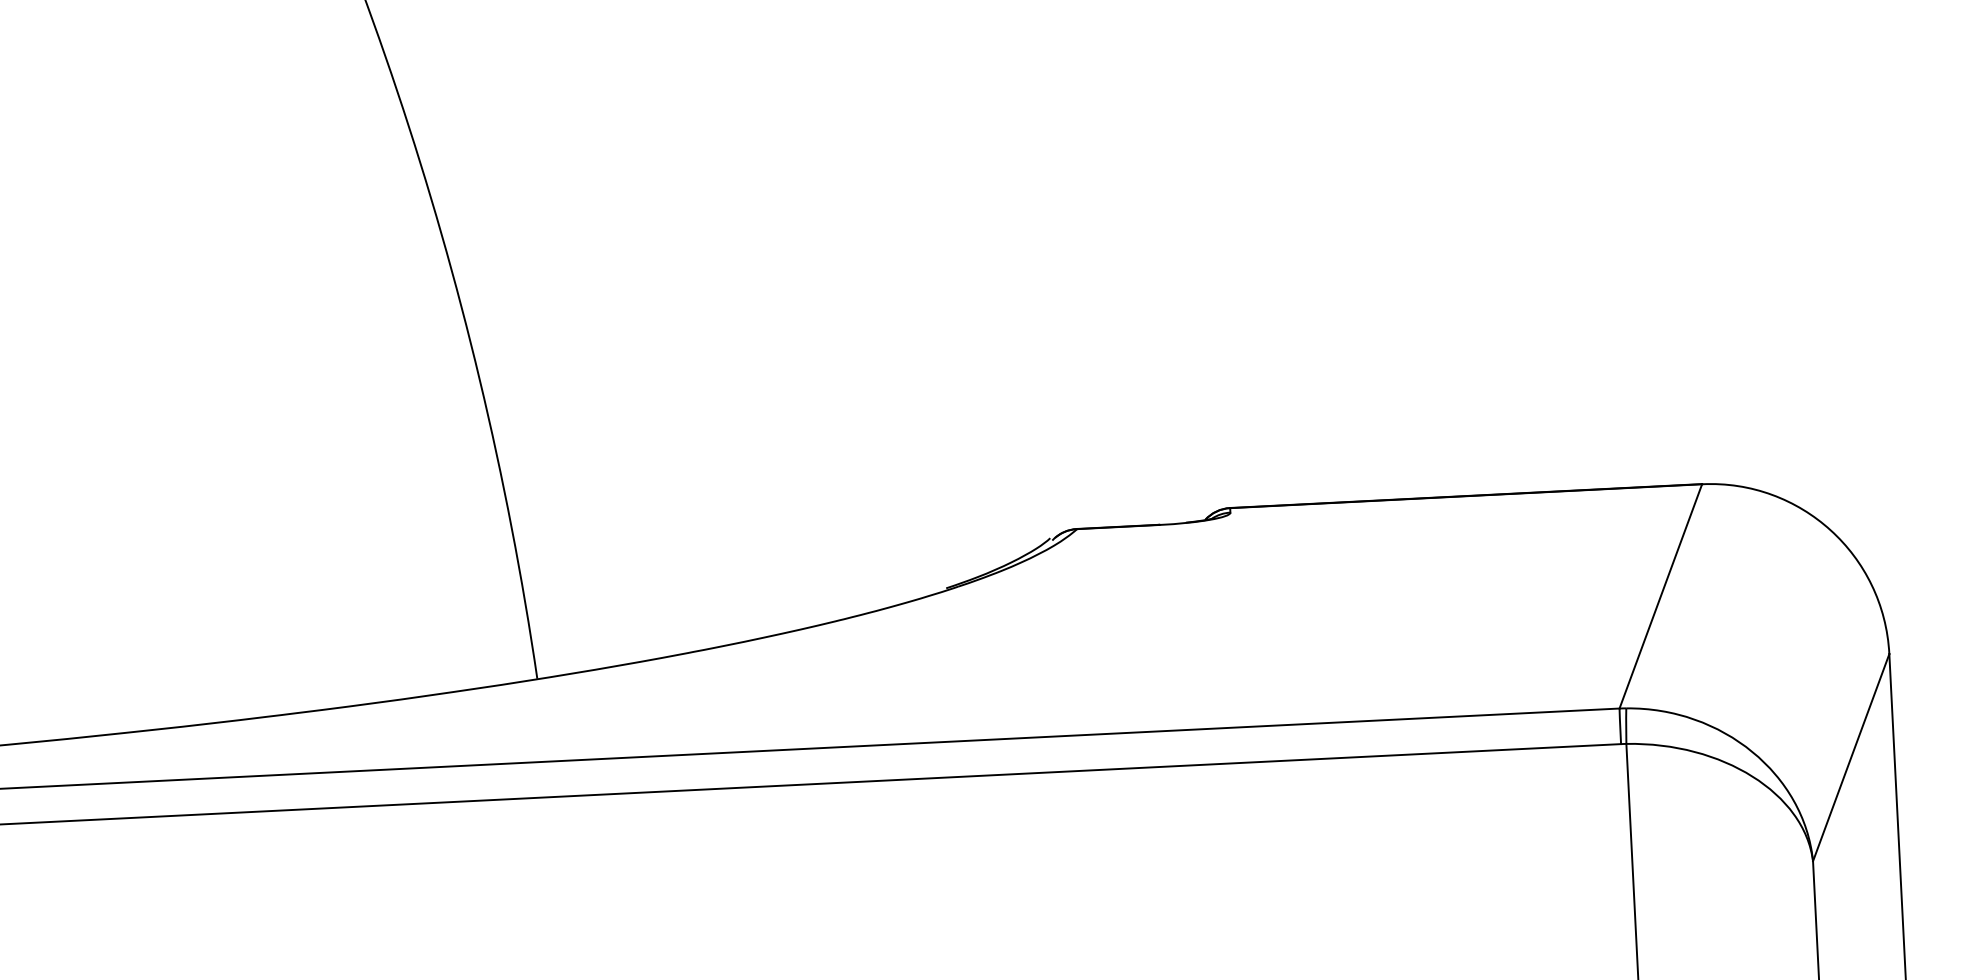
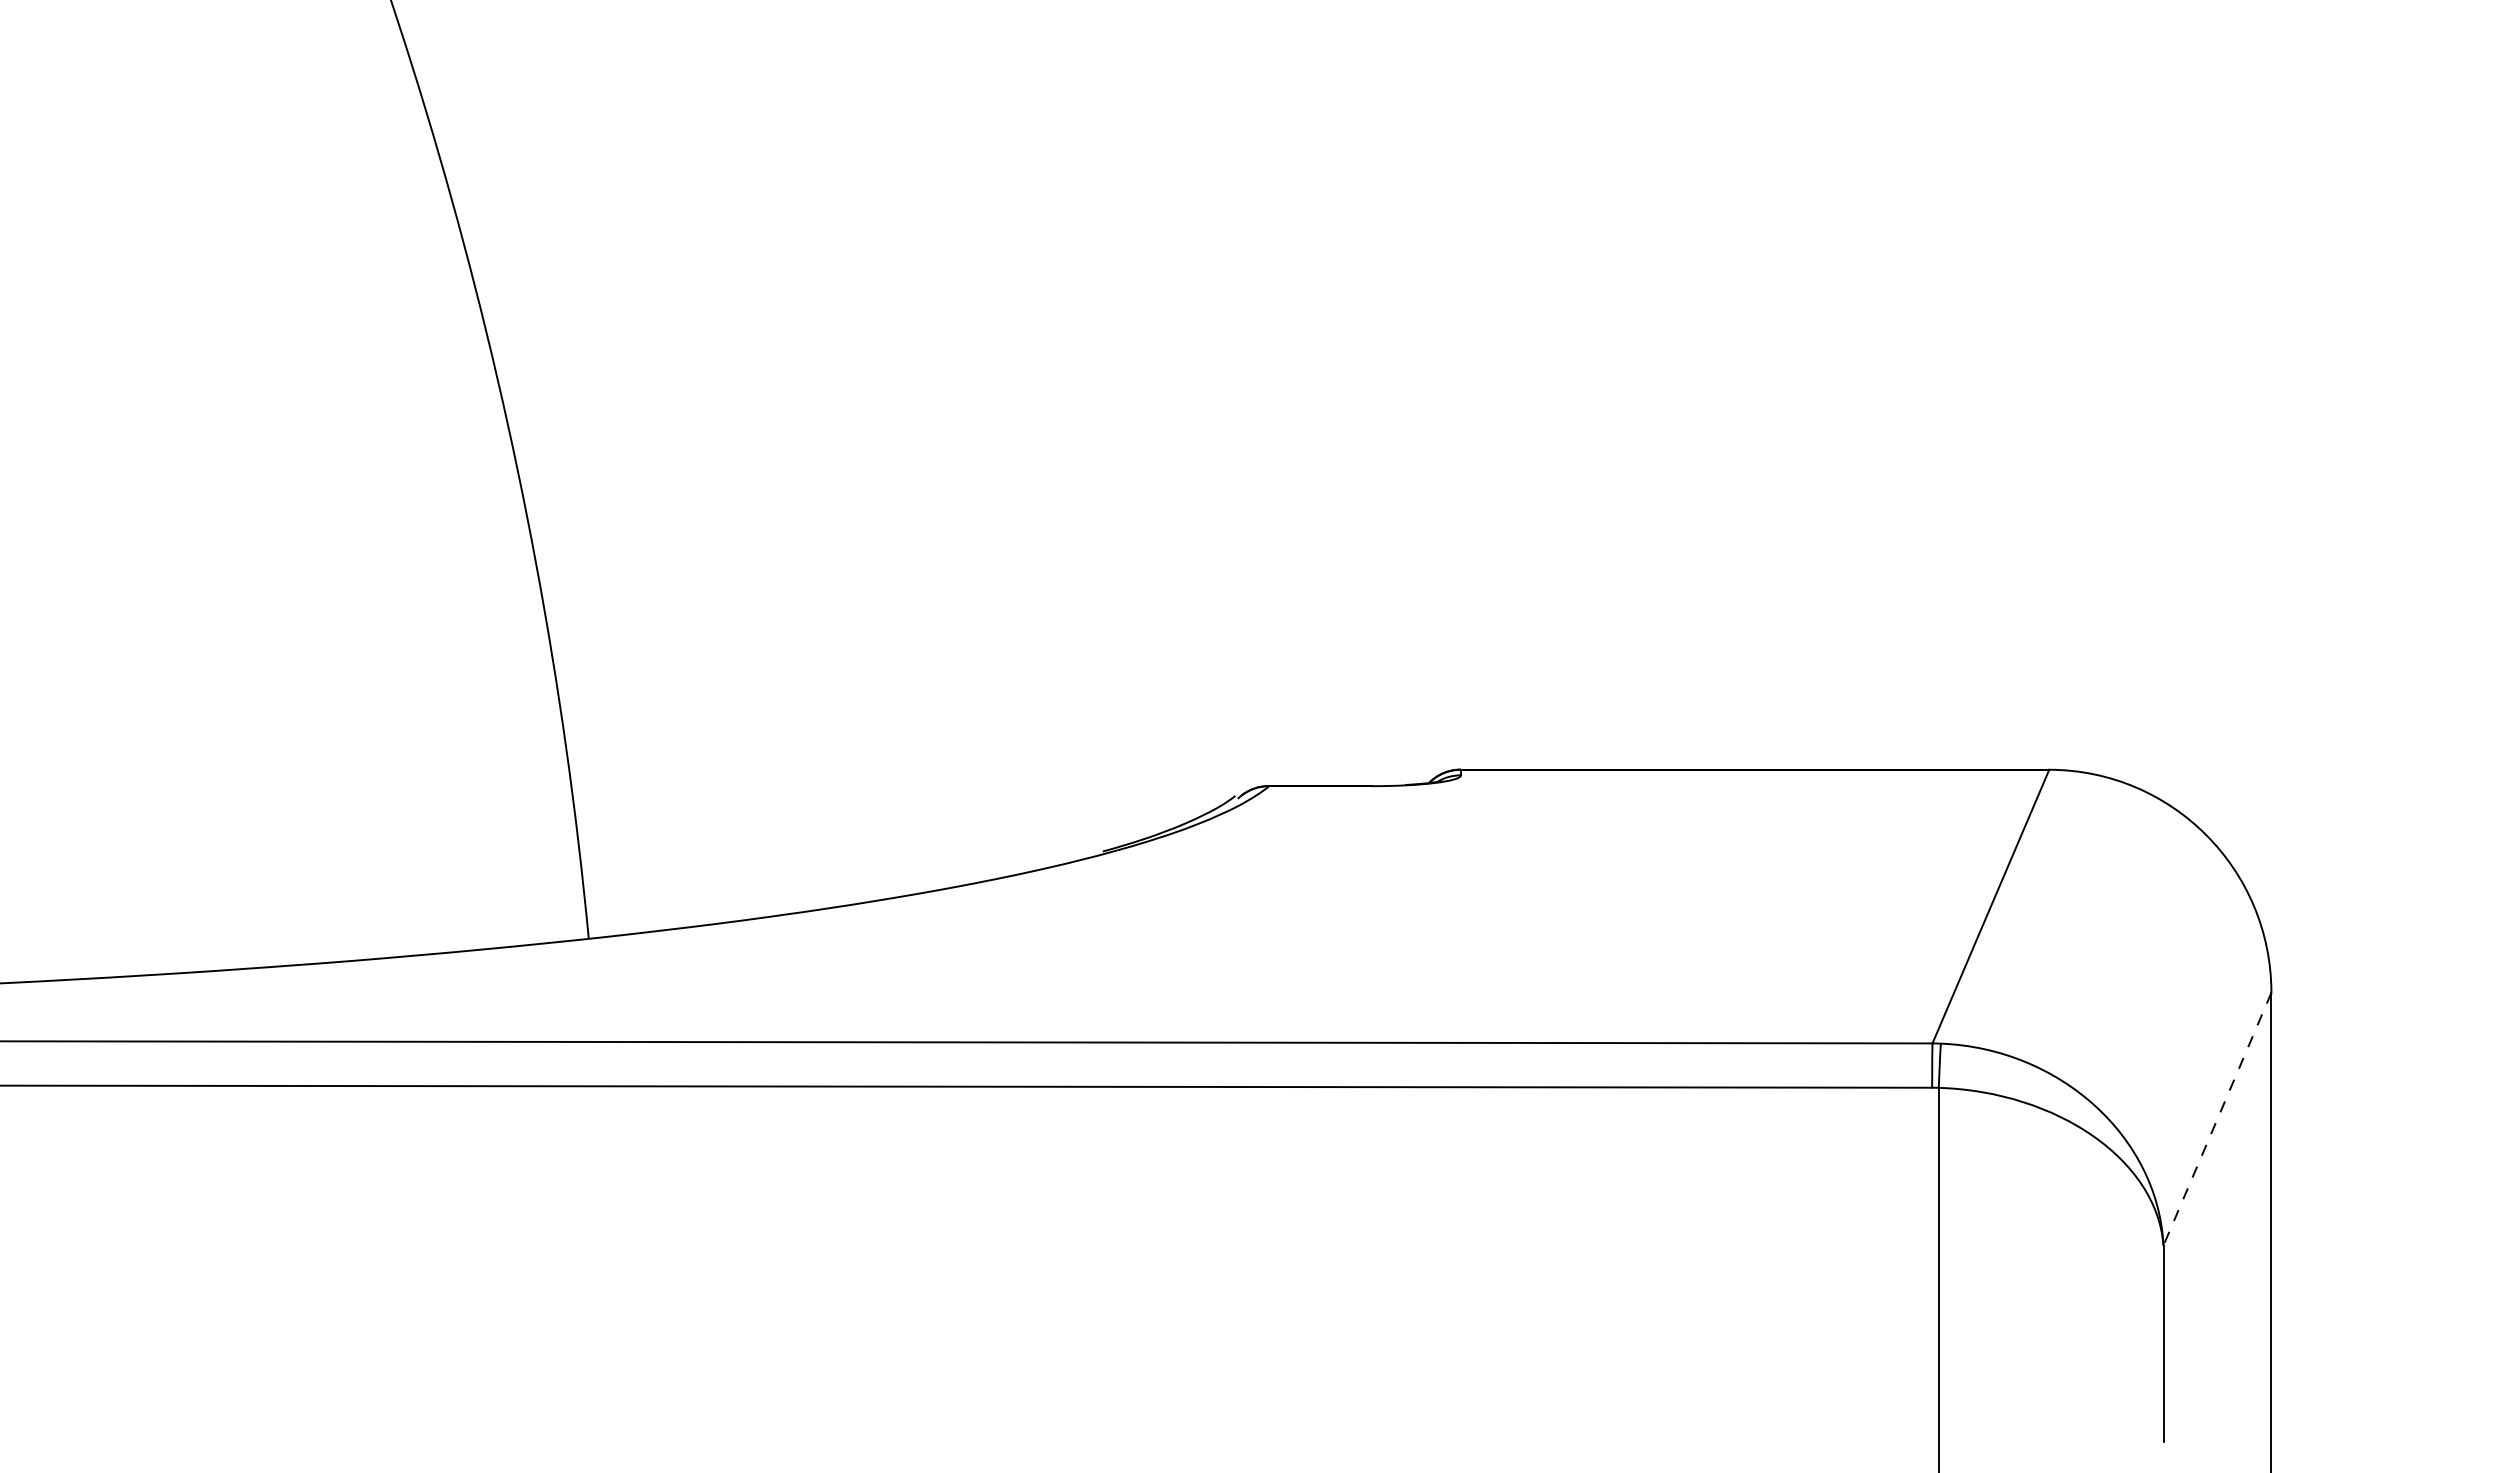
line: (1851, 757) -> (2217, 1119), solid -> dashed

